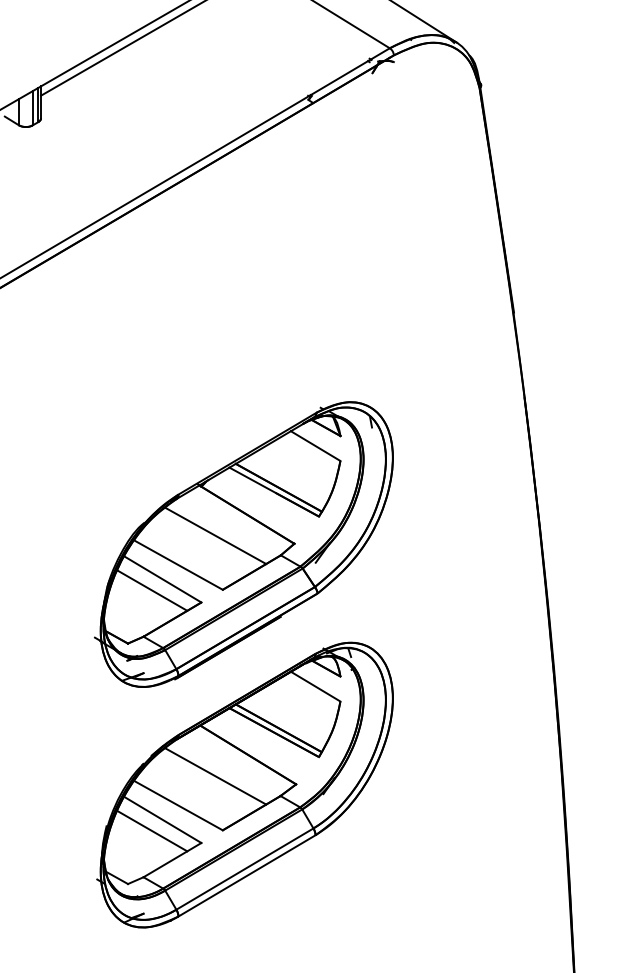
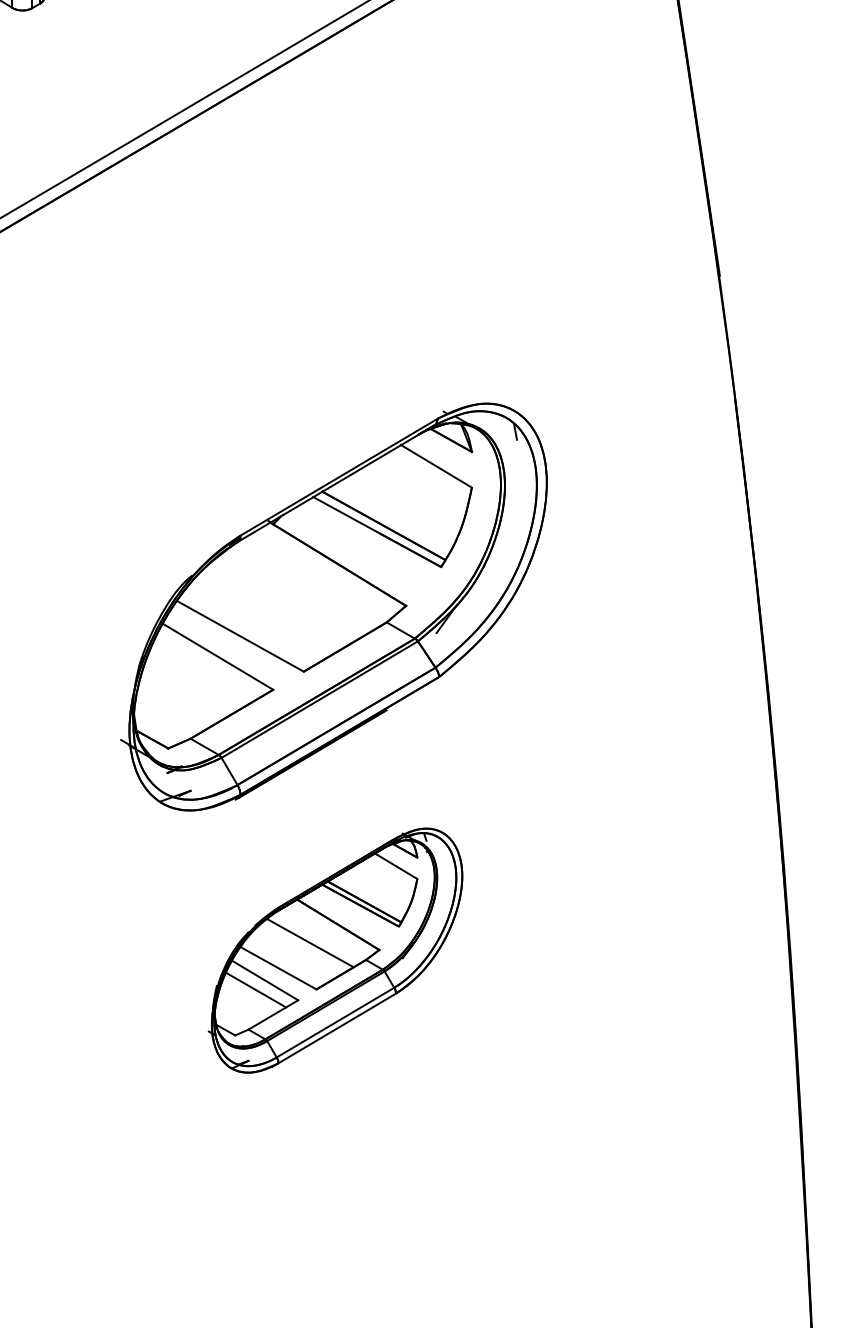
line: (215, 535) -> (293, 594), removed
line: (152, 590) -> (203, 672), removed
part: (244, 784) -> (334, 949), size x0.6

